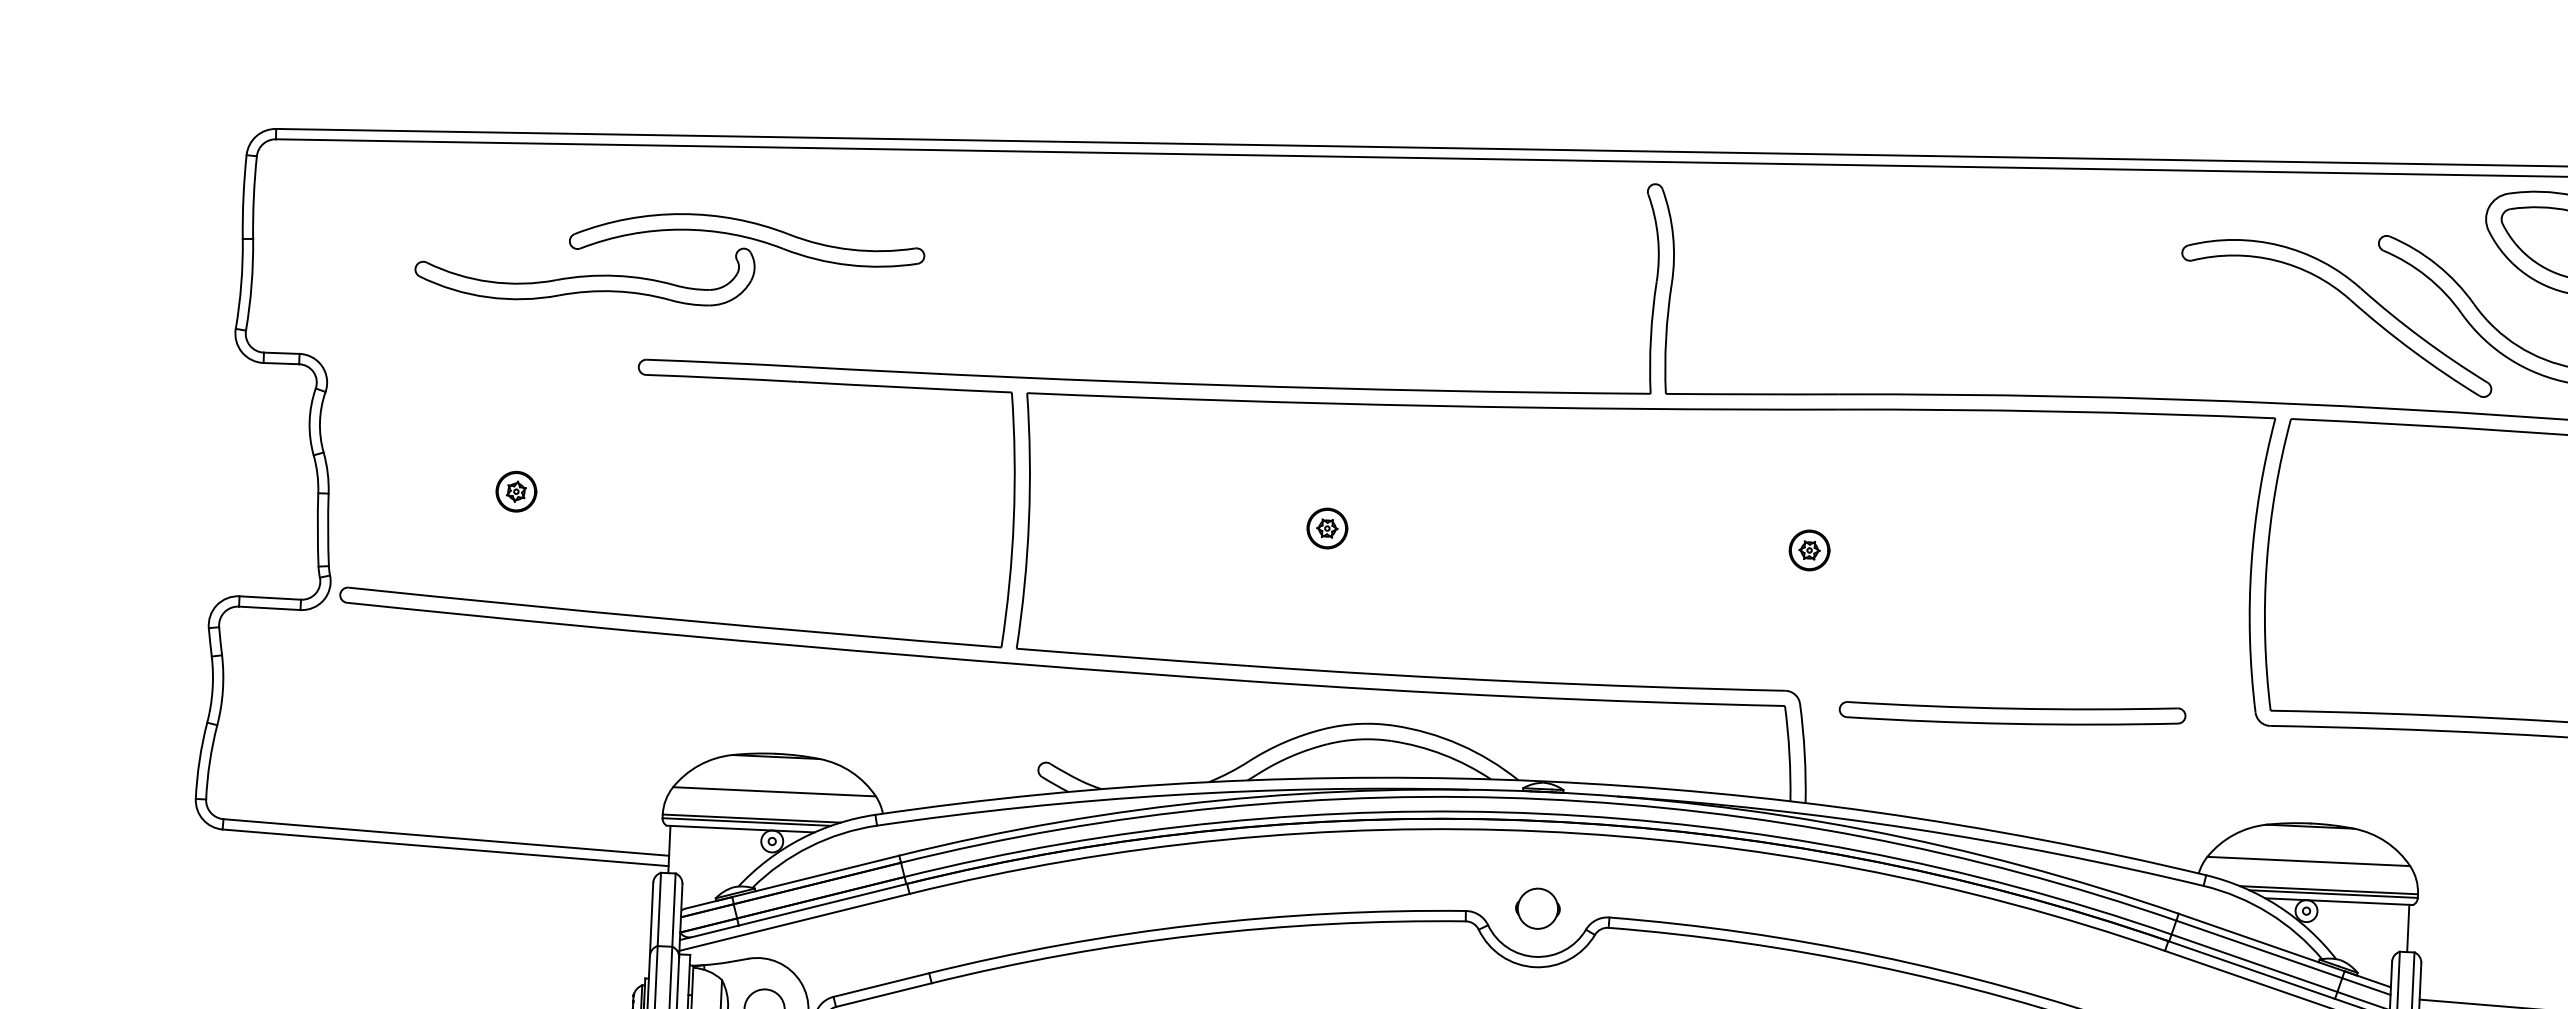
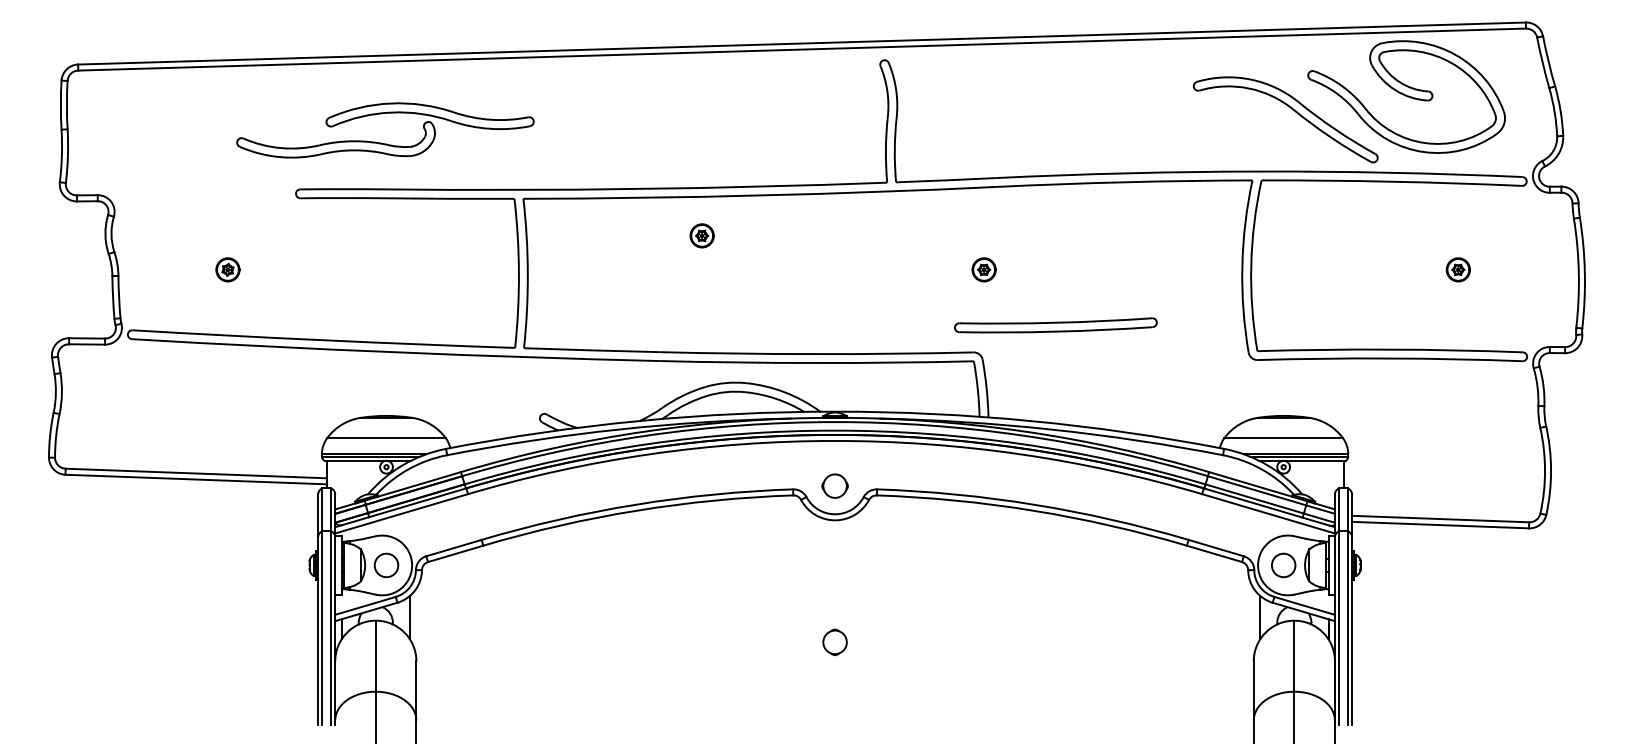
part: (662, 280) -> (381, 142), moved
part: (1326, 527) -> (701, 235), moved
part: (2011, 713) -> (1055, 325), moved

